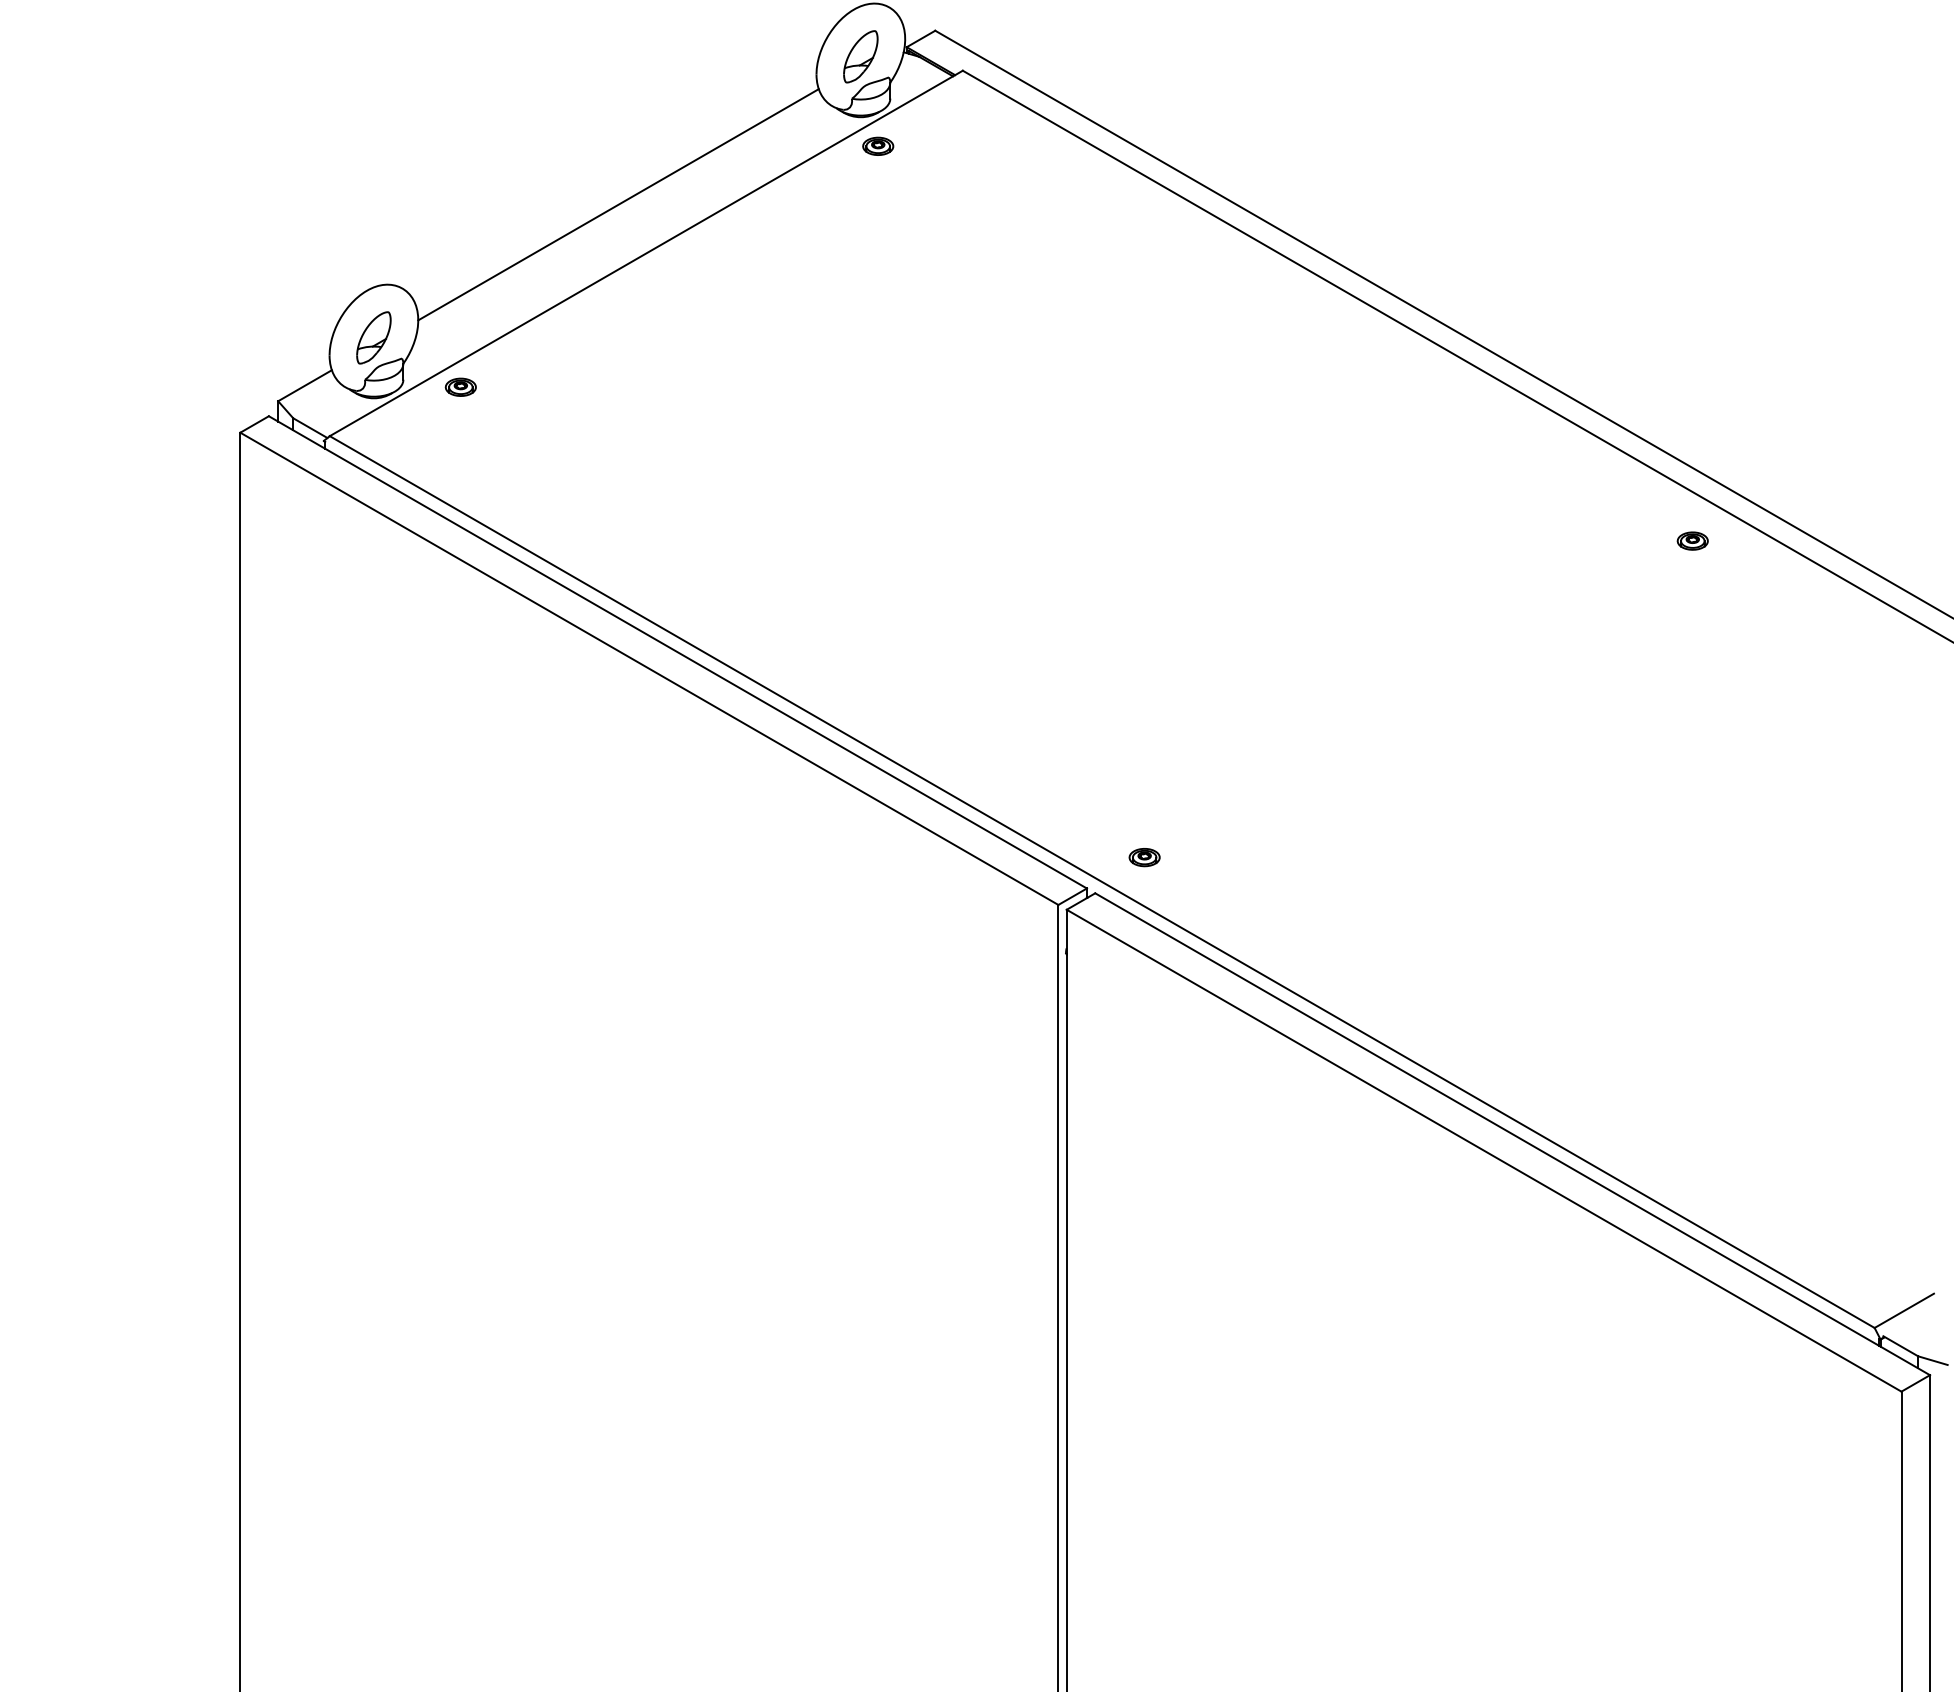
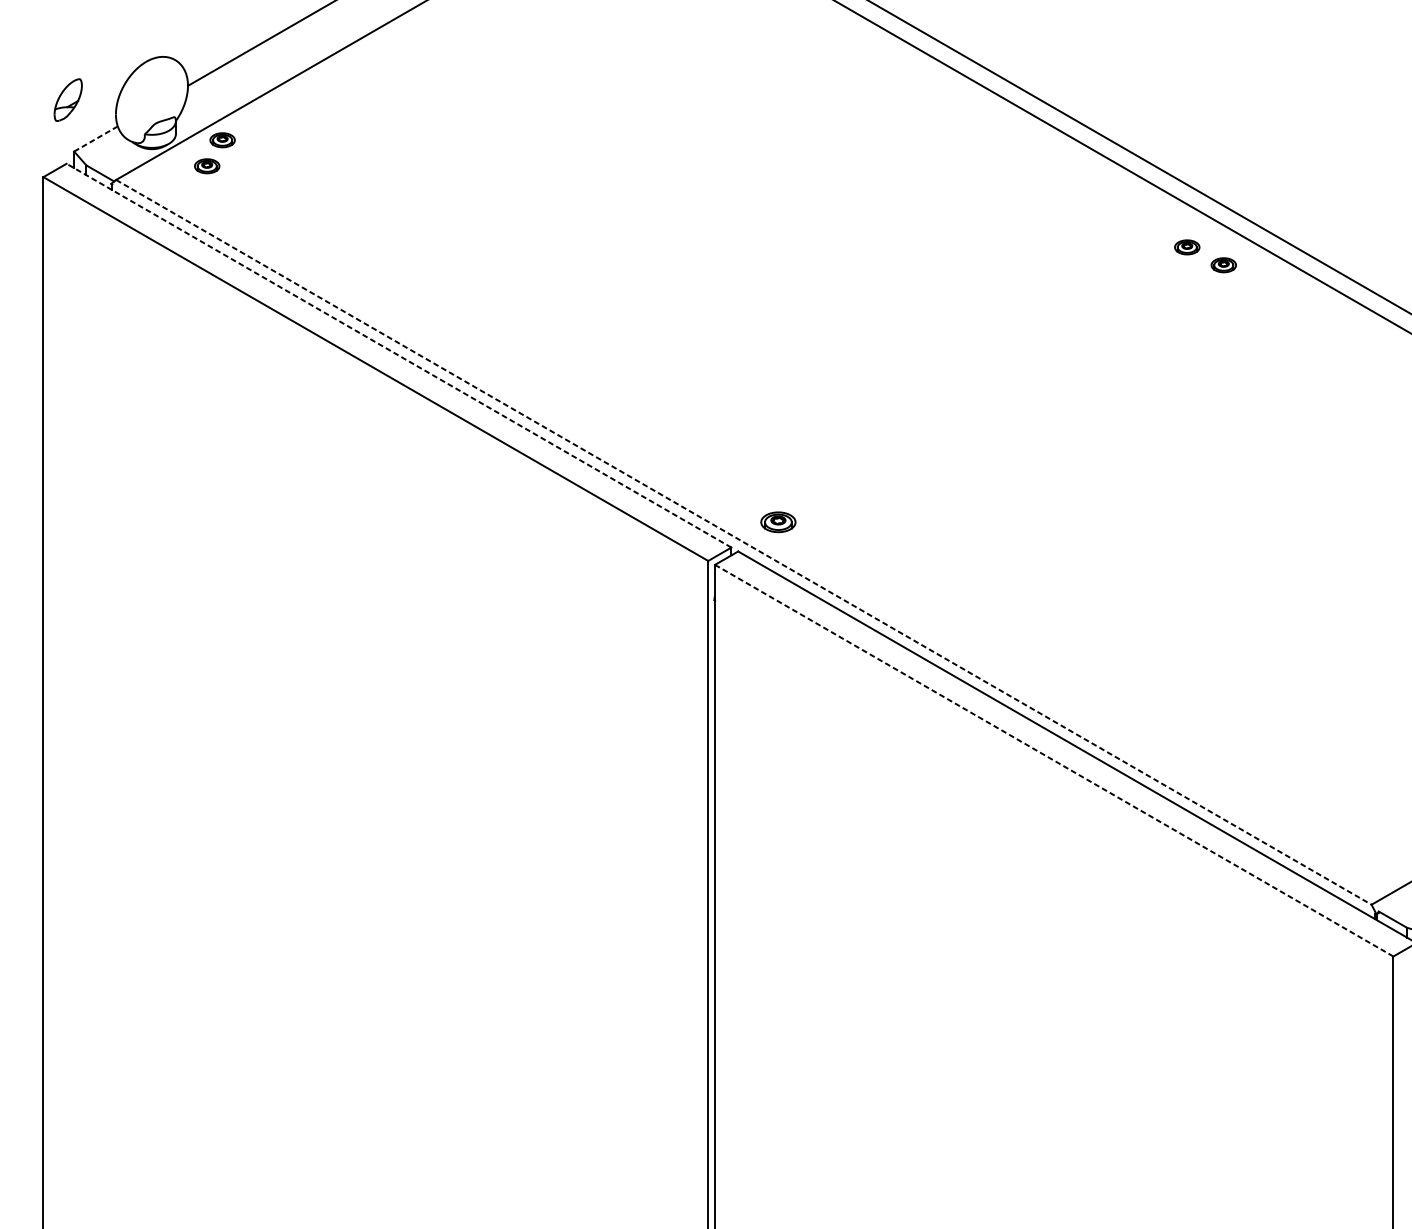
part: (373, 337) -> (67, 99), moved
line: (305, 385) -> (96, 138), solid -> dashed
part: (441, 418) -> (206, 165), added
part: (1647, 518) -> (1187, 246), added
line: (677, 652) -> (398, 355), solid -> dashed
part: (1144, 857) -> (778, 522), size x1.4
line: (1102, 882) -> (744, 542), solid -> dashed
line: (1484, 1150) -> (1054, 760), solid -> dashed

